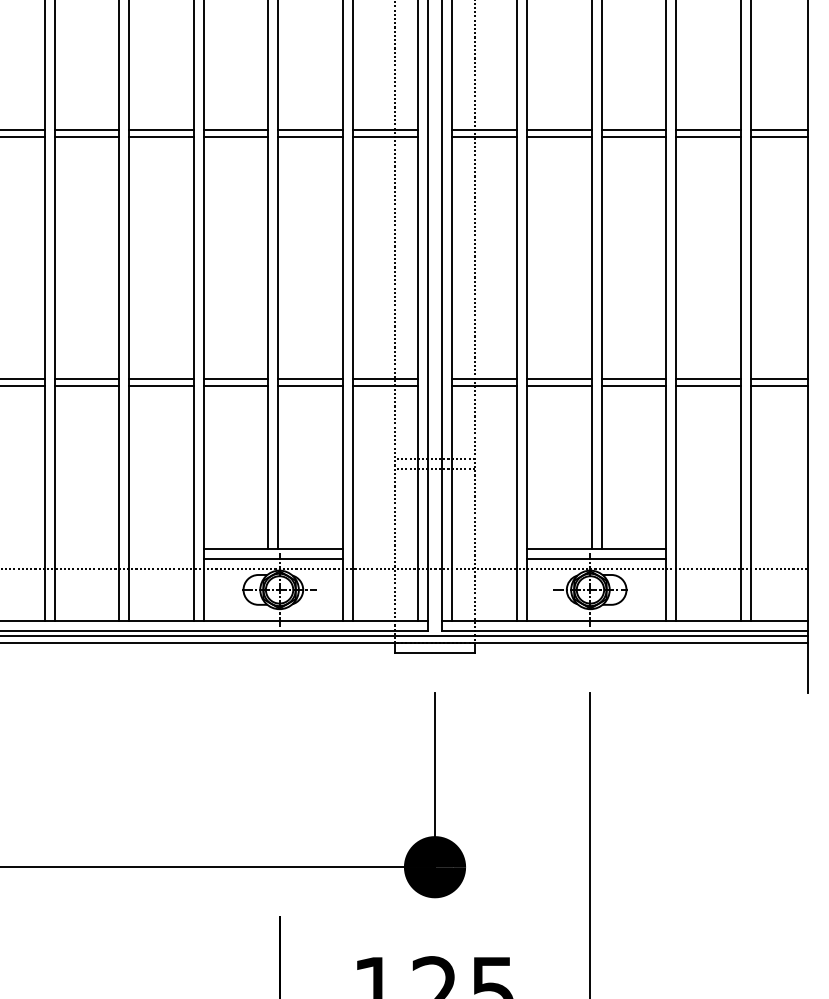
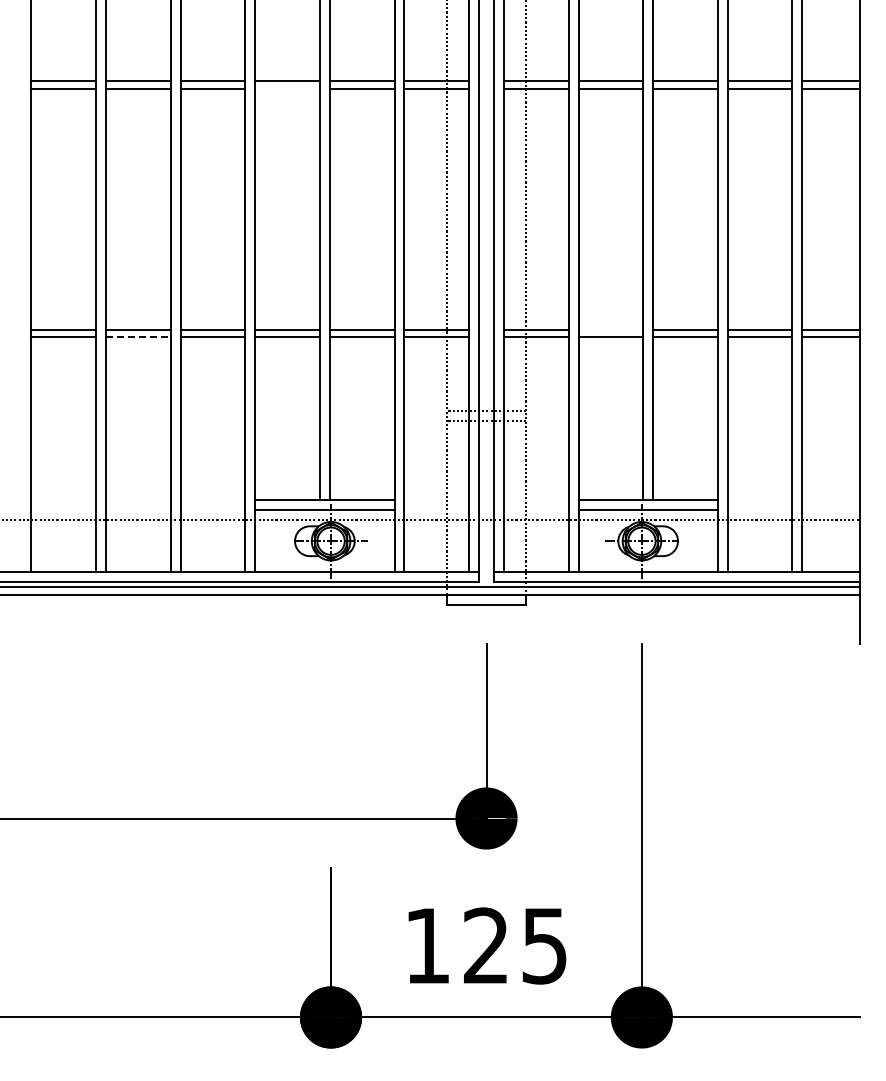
line: (236, 137) -> (287, 88), removed
line: (559, 378) -> (610, 329), removed
line: (87, 386) -> (138, 337), solid -> dashed

